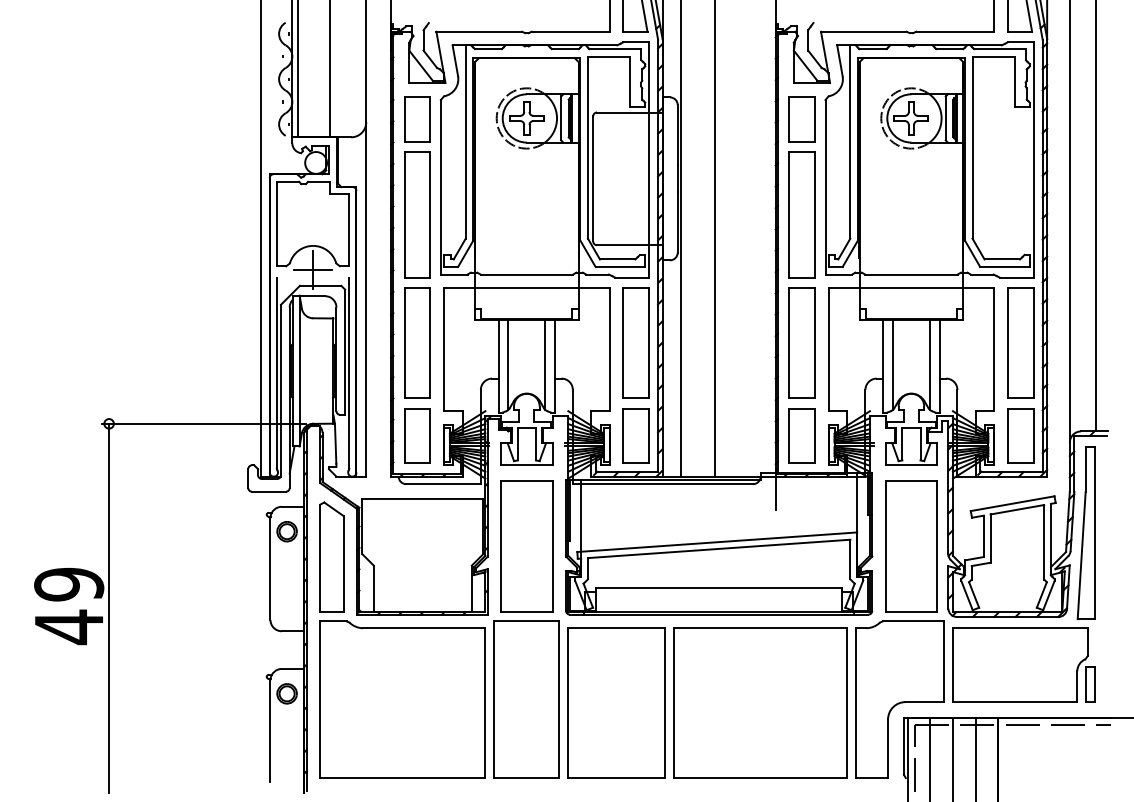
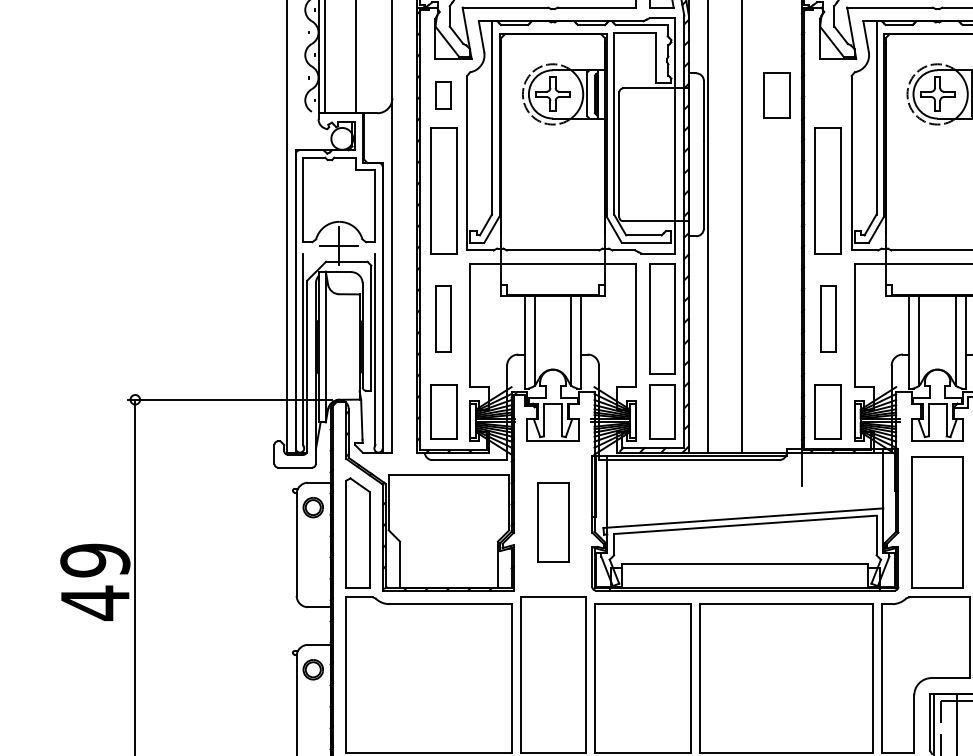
part: (417, 119) -> (443, 95), size x0.6
part: (801, 119) -> (776, 95), moved
part: (417, 342) -> (443, 318), size x0.6
part: (801, 342) -> (827, 318), size x0.6
part: (526, 546) -> (552, 522), size x0.6

